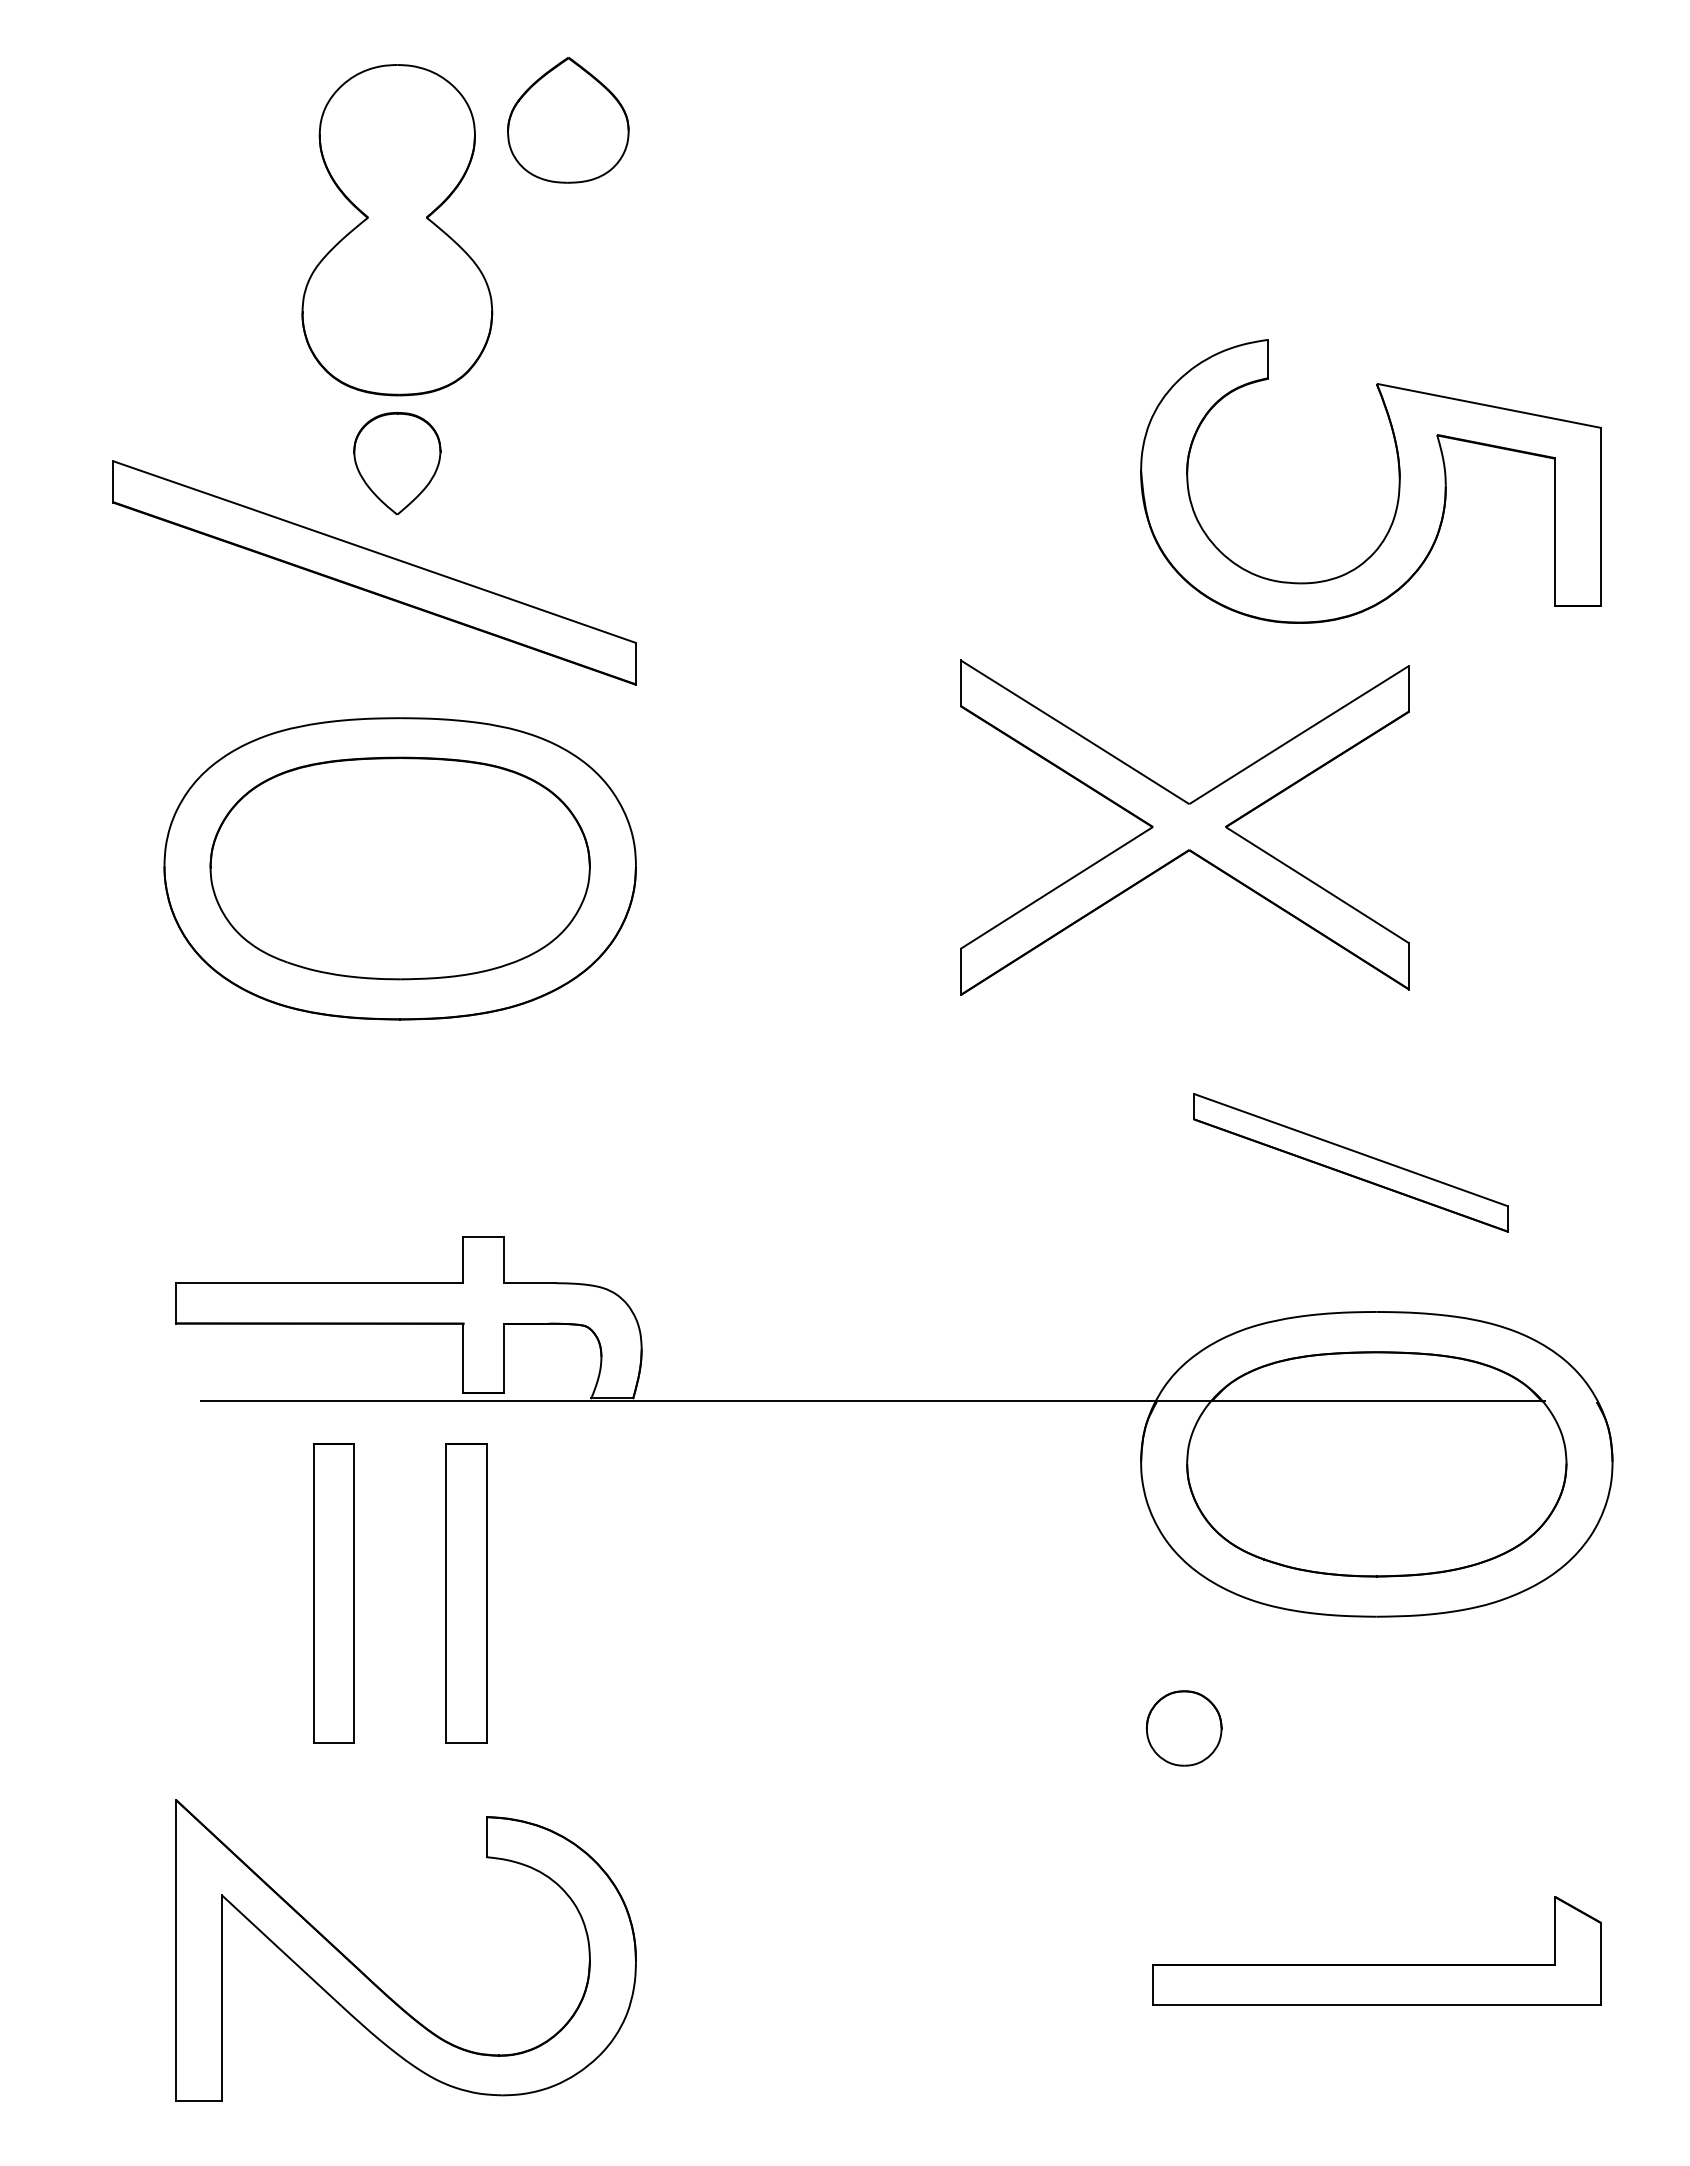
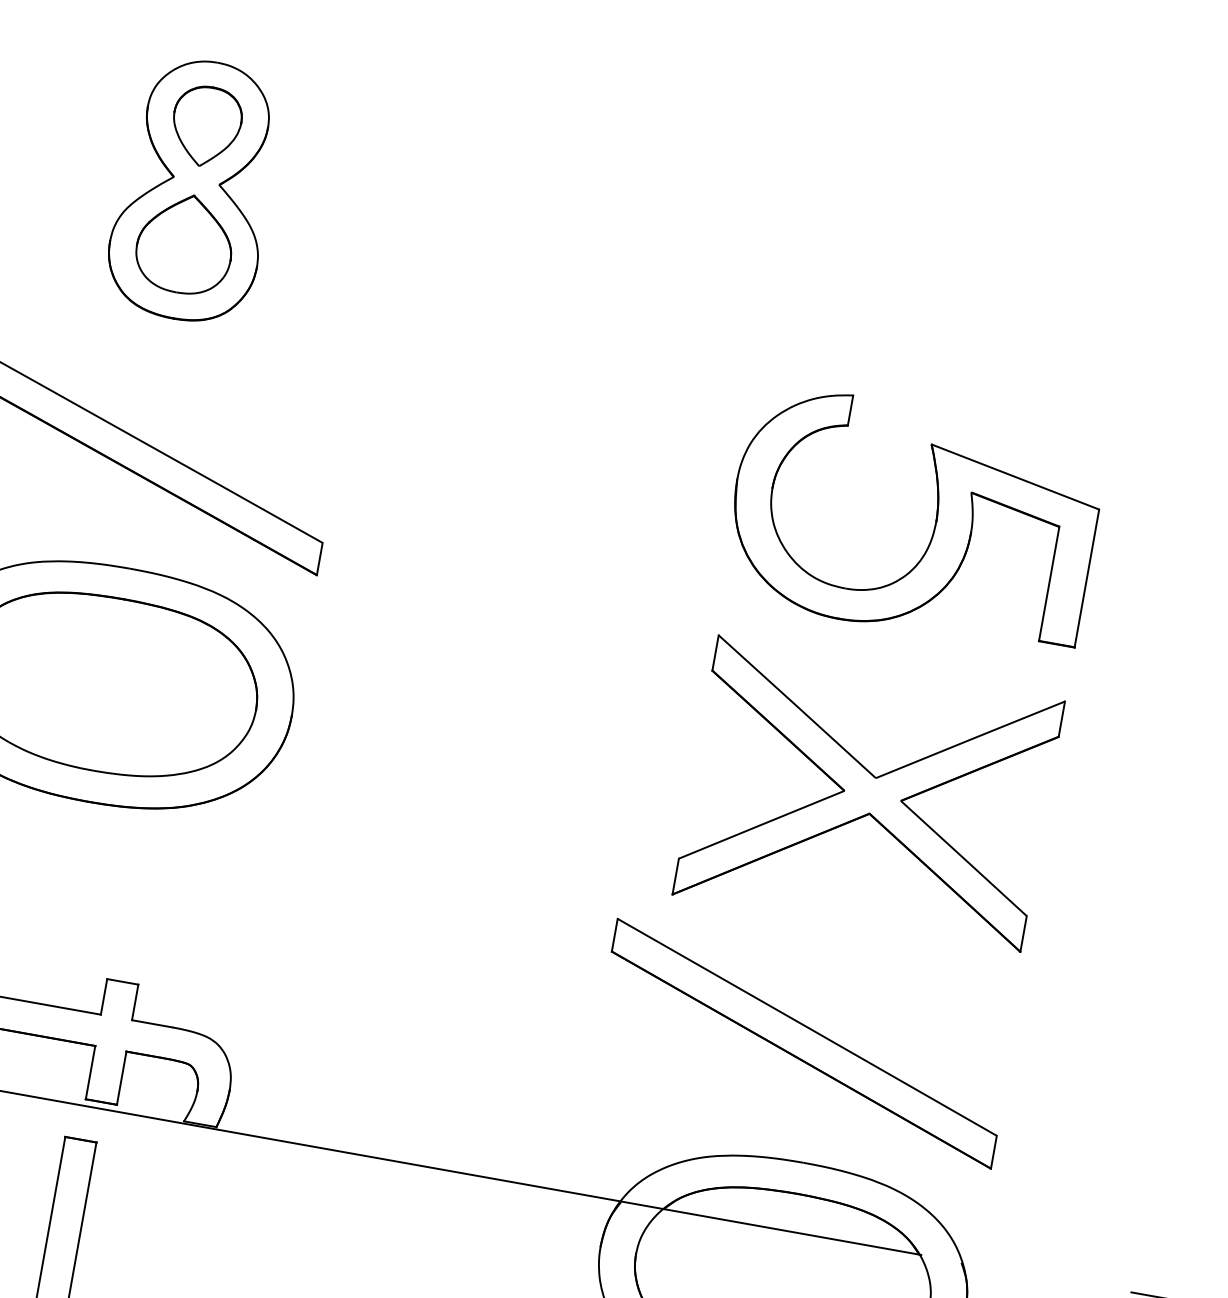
part: (568, 120) -> (185, 244), moved
part: (397, 463) -> (206, 126), moved
part: (1184, 827) -> (868, 795), moved
part: (1350, 1162) -> (804, 1043), size x1.67

